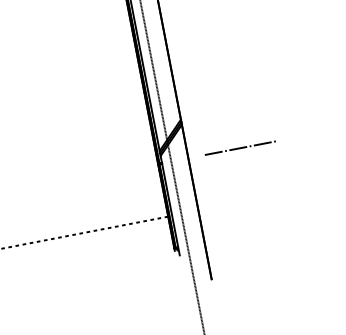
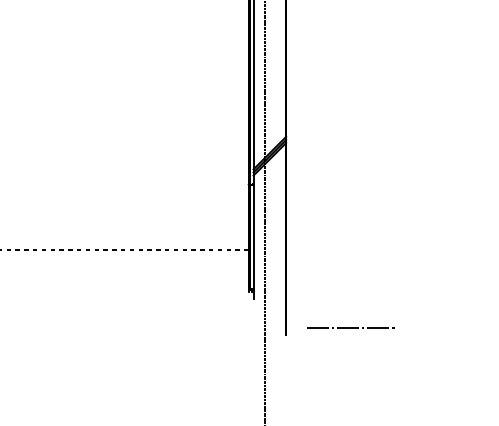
line: (240, 148) -> (350, 327), moved

